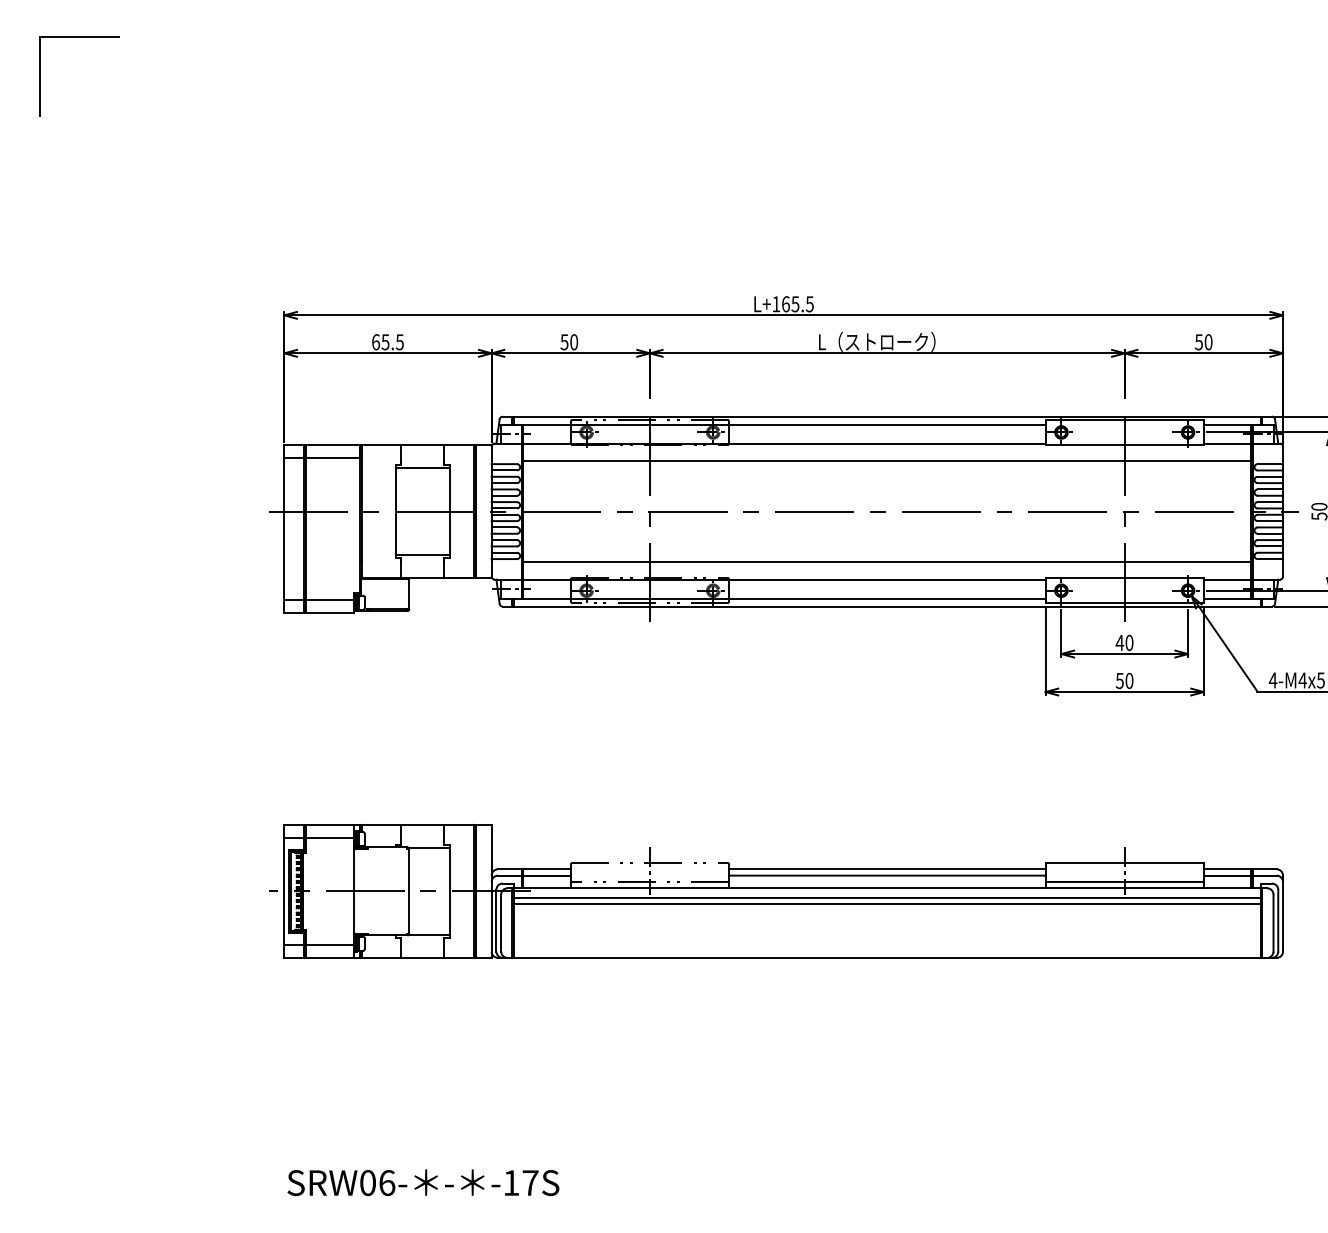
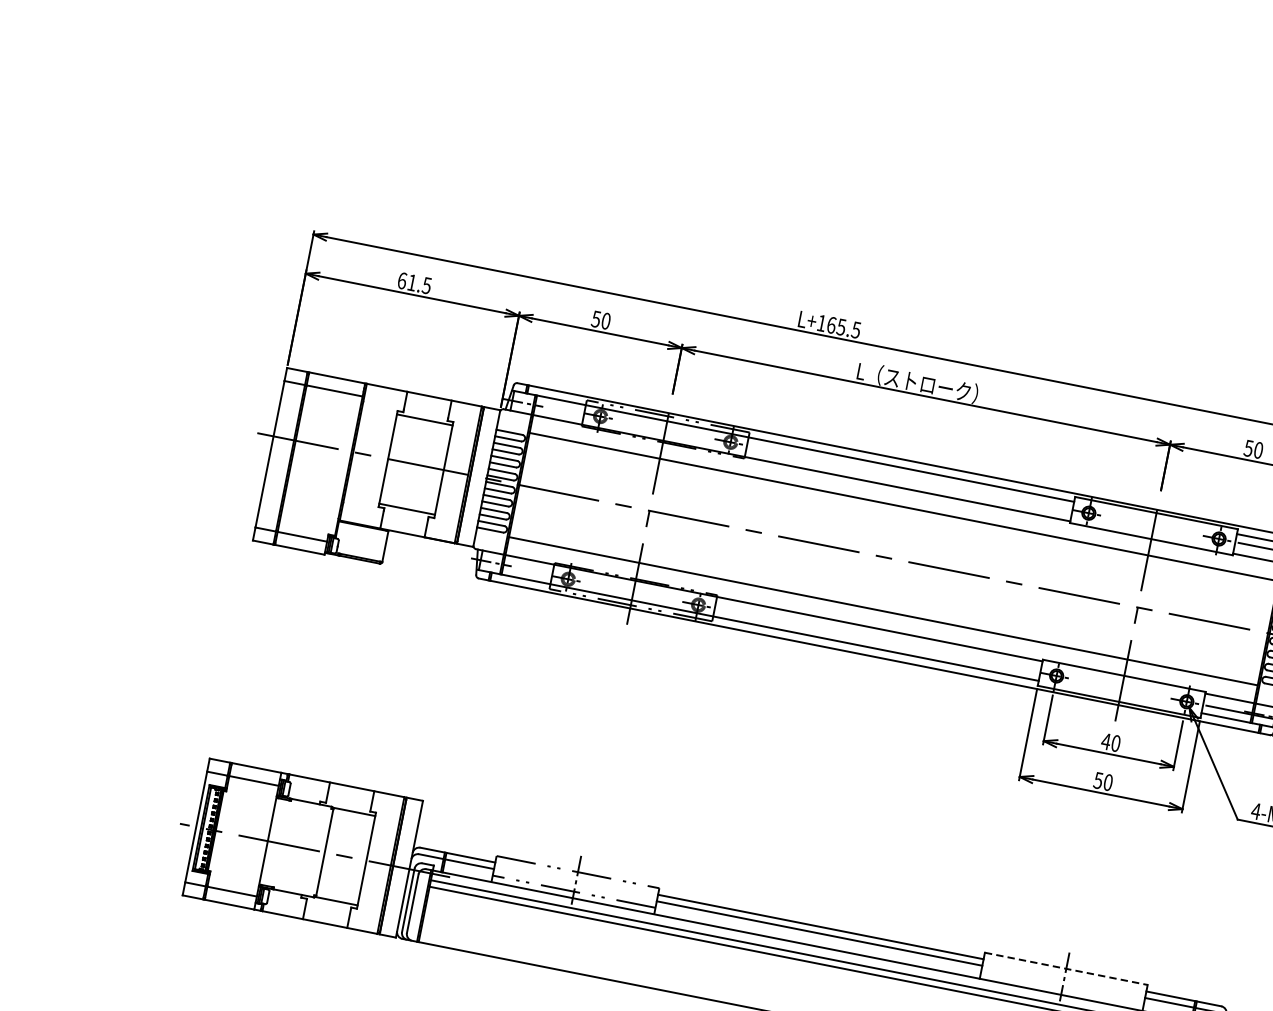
text: (385, 342) -> (412, 283), 65.5 -> 61.5
line: (1125, 862) -> (1067, 968), solid -> dashed
line: (1124, 881) -> (1062, 987), removed

